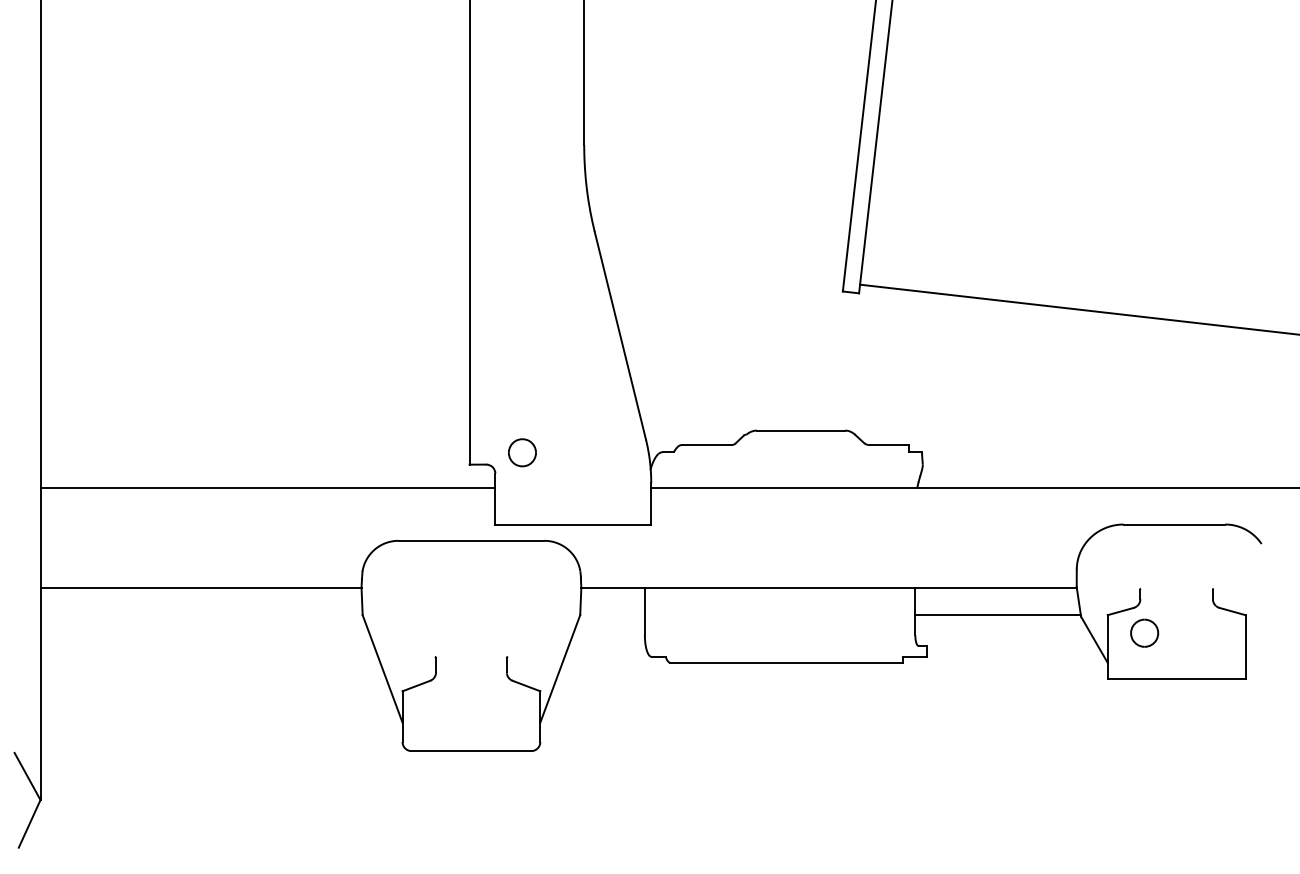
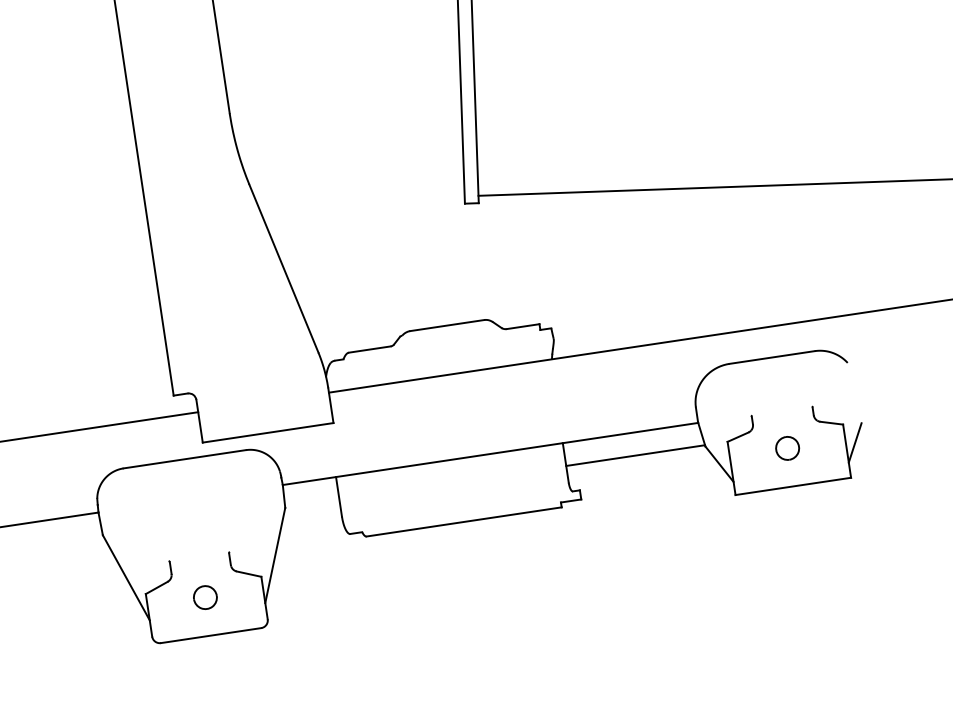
part: (522, 452) -> (205, 597), moved
part: (1144, 632) -> (787, 447), moved
line: (1256, 638) -> (855, 442), added

